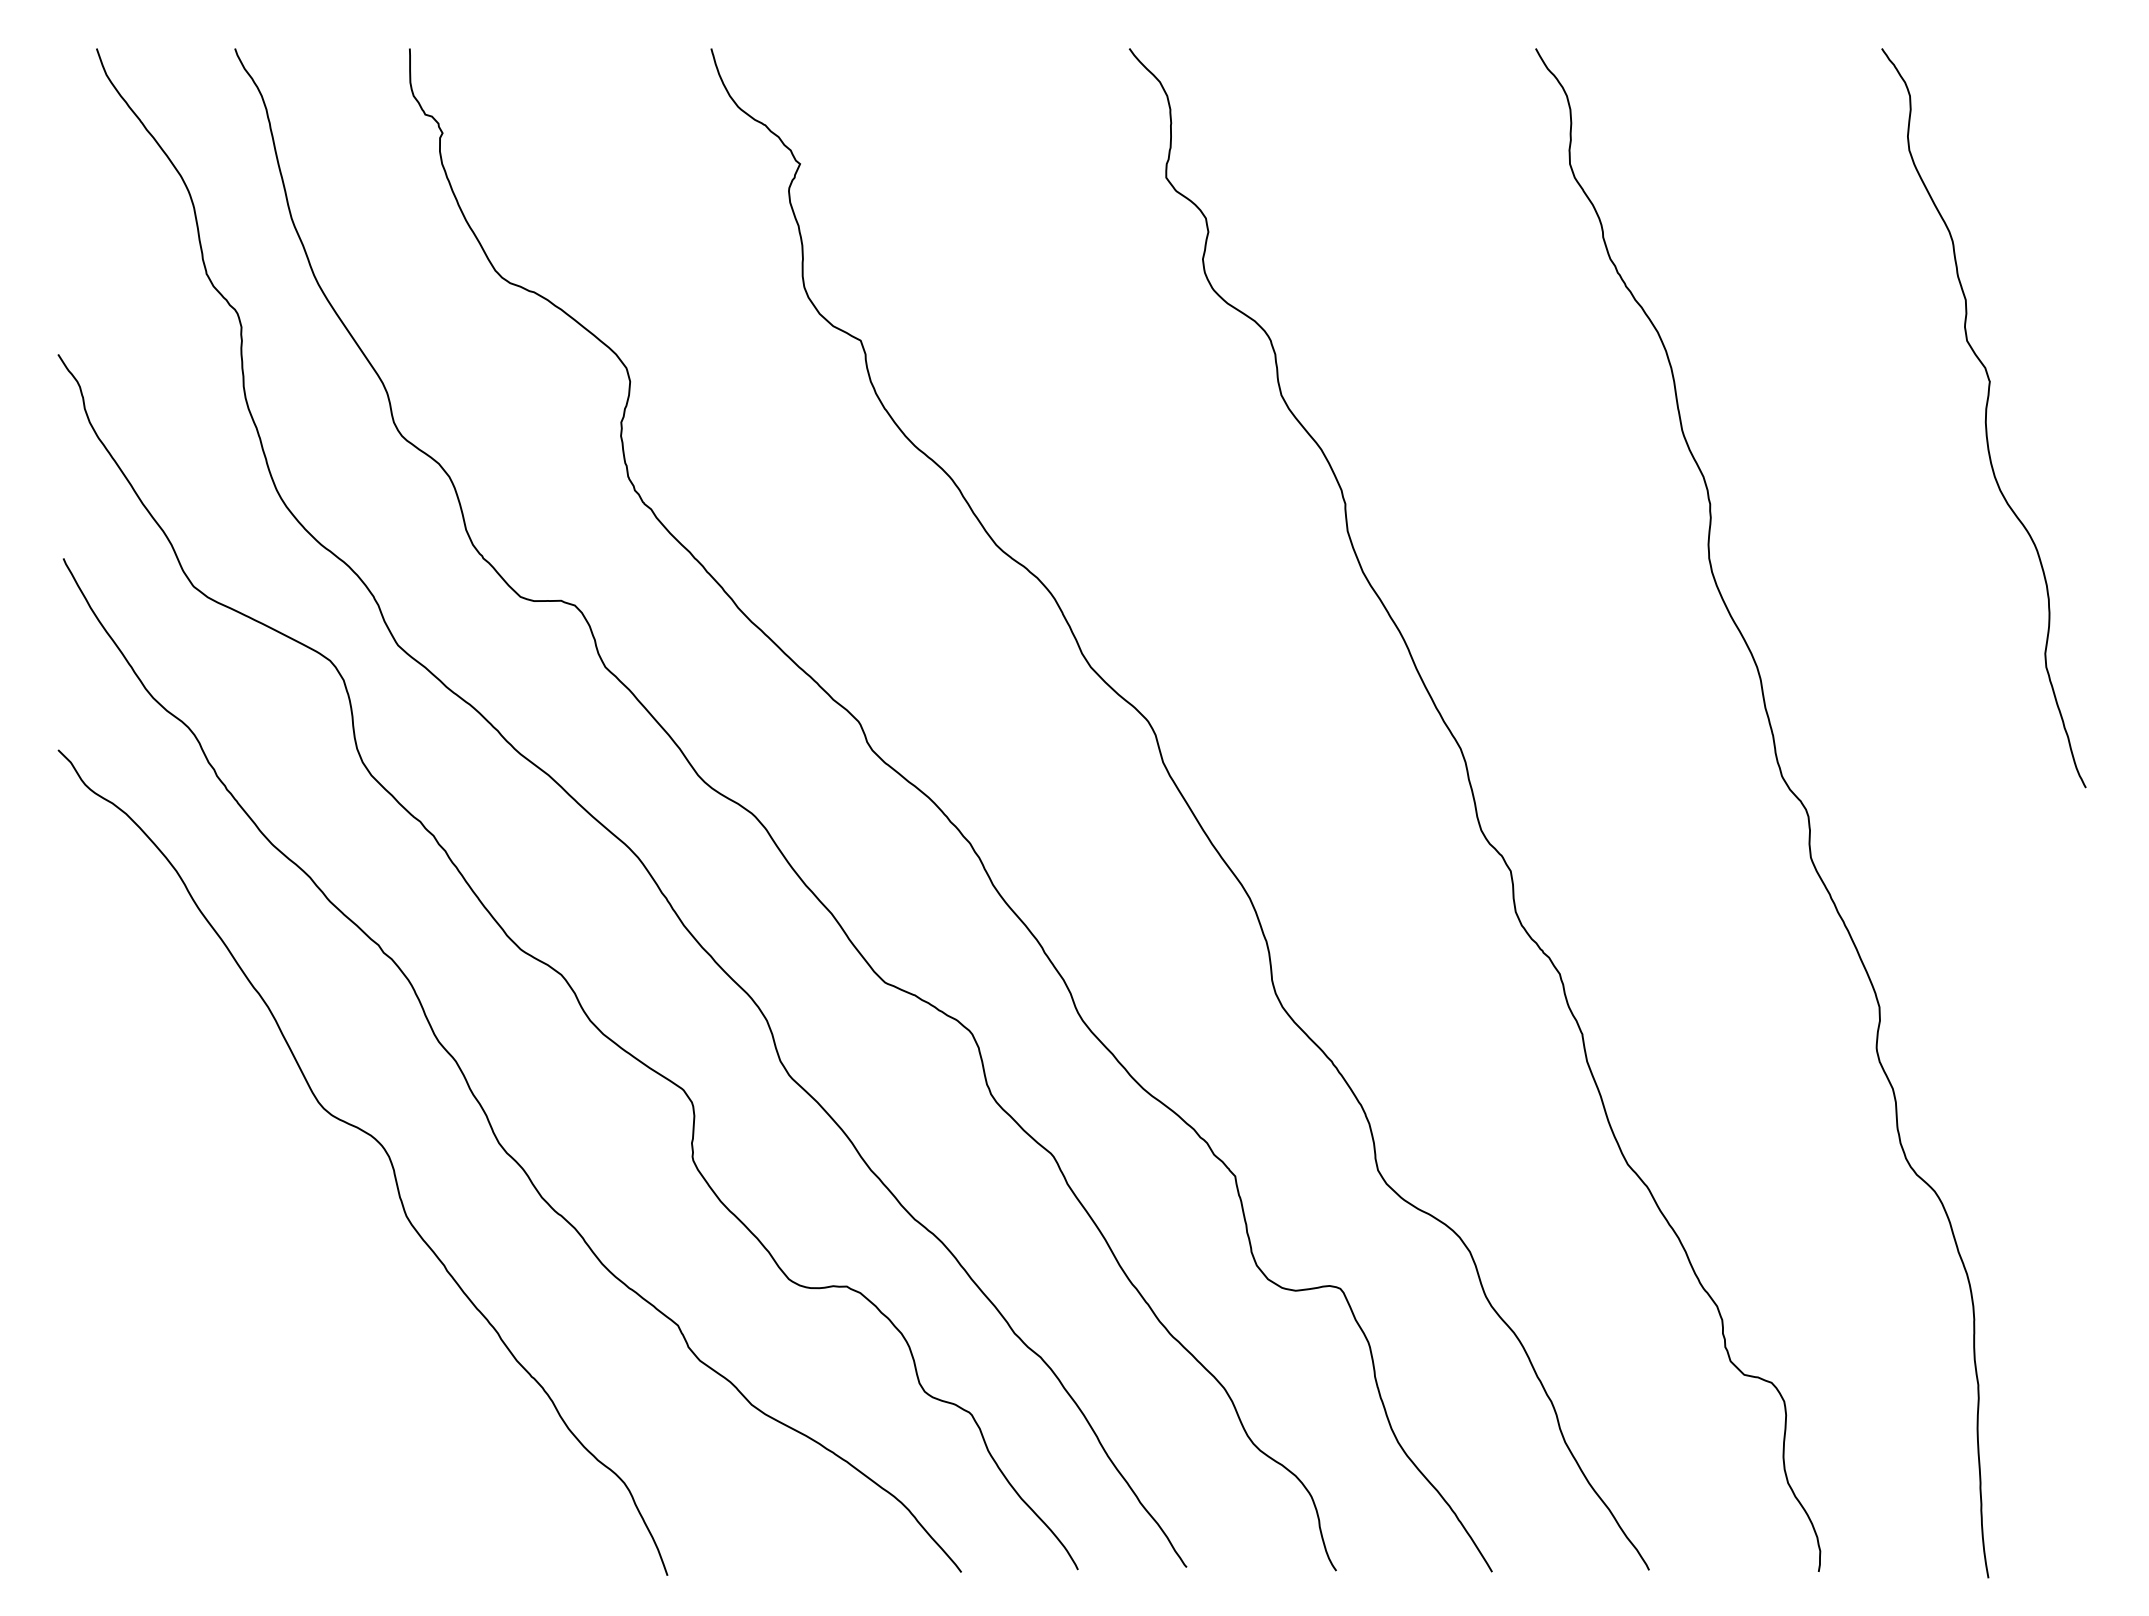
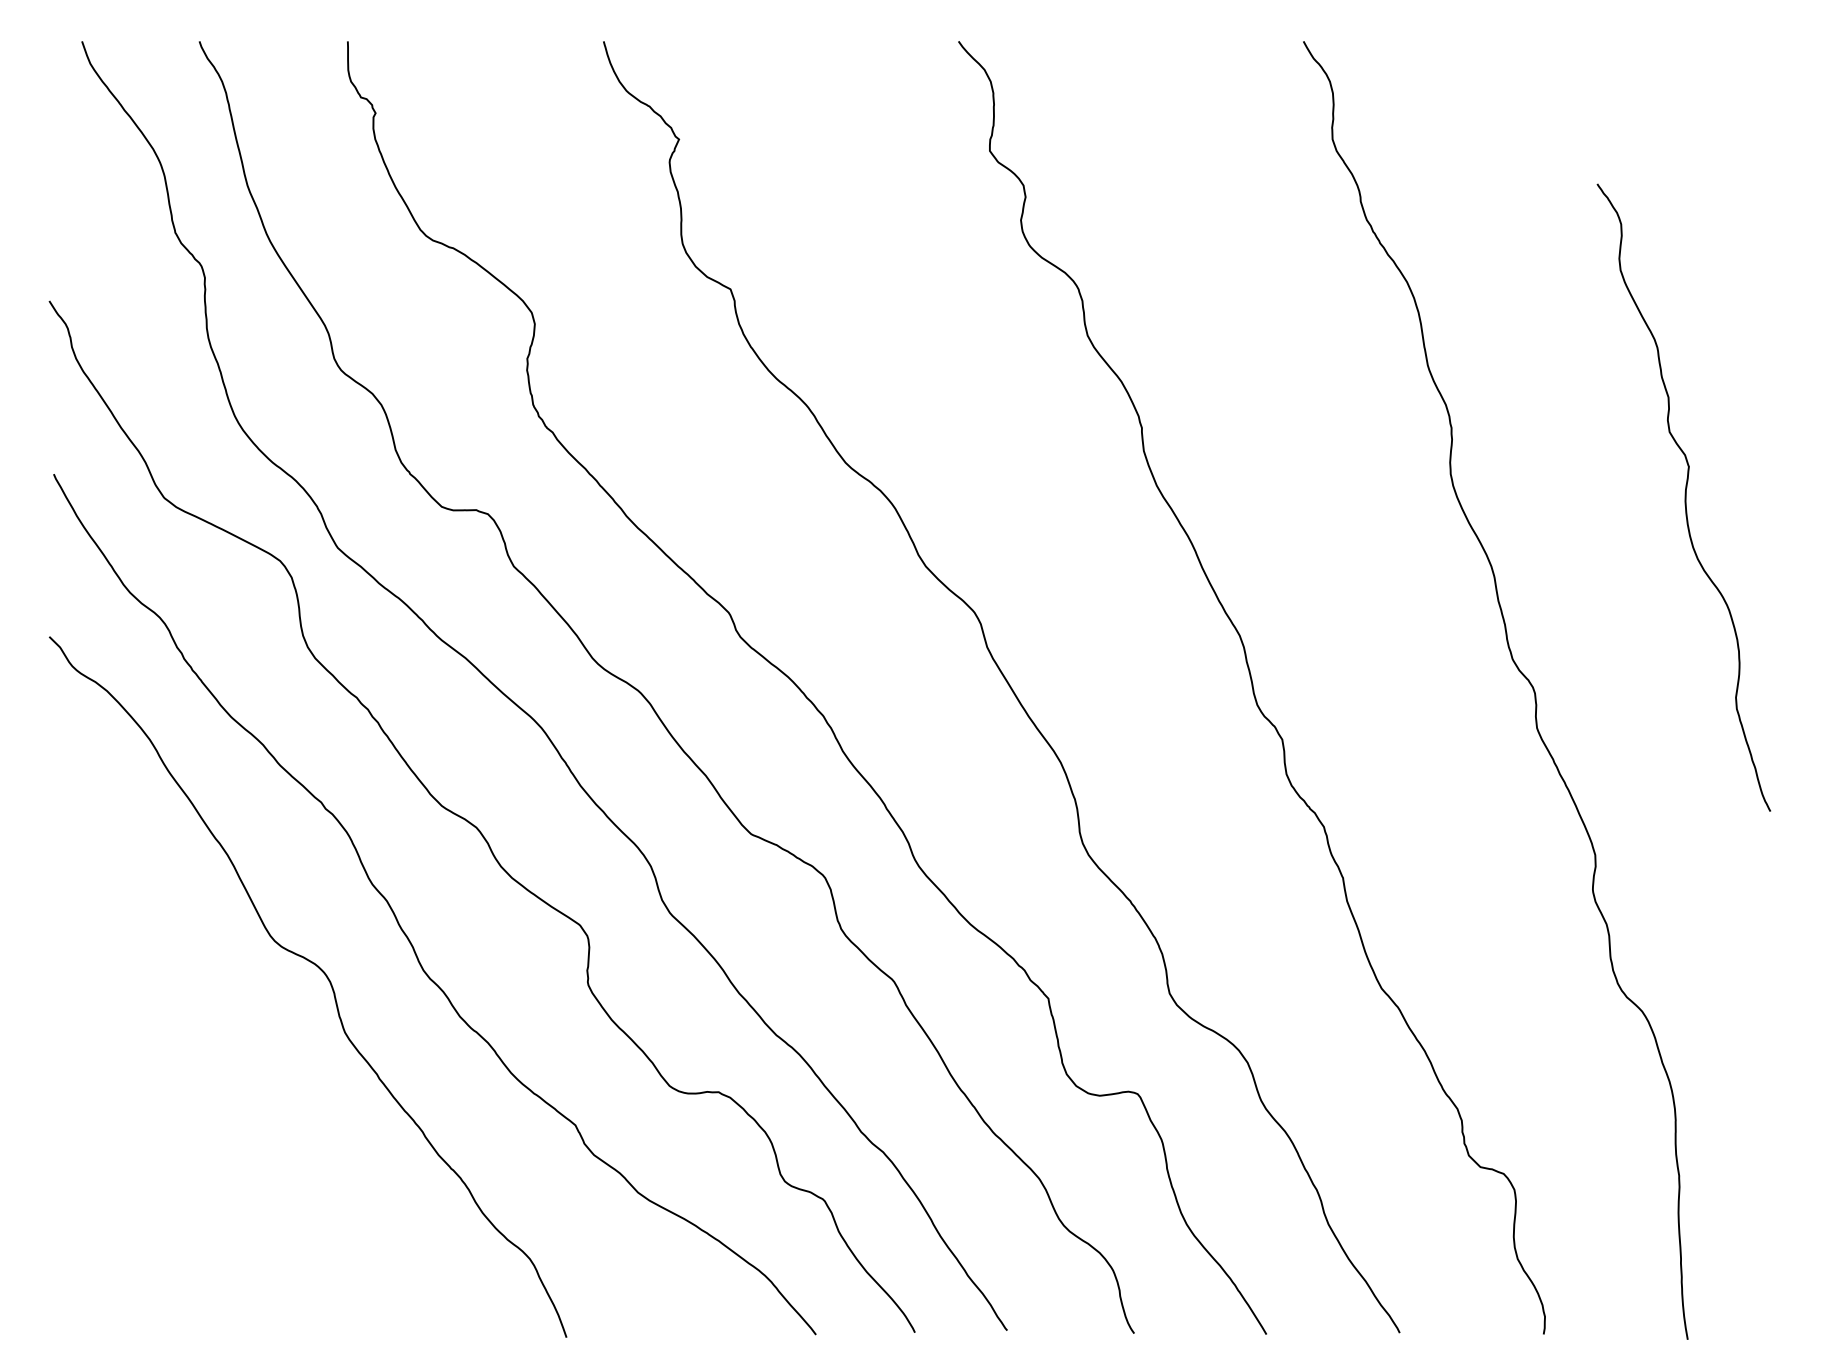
curve: (1985, 418) -> (1685, 497), moved

